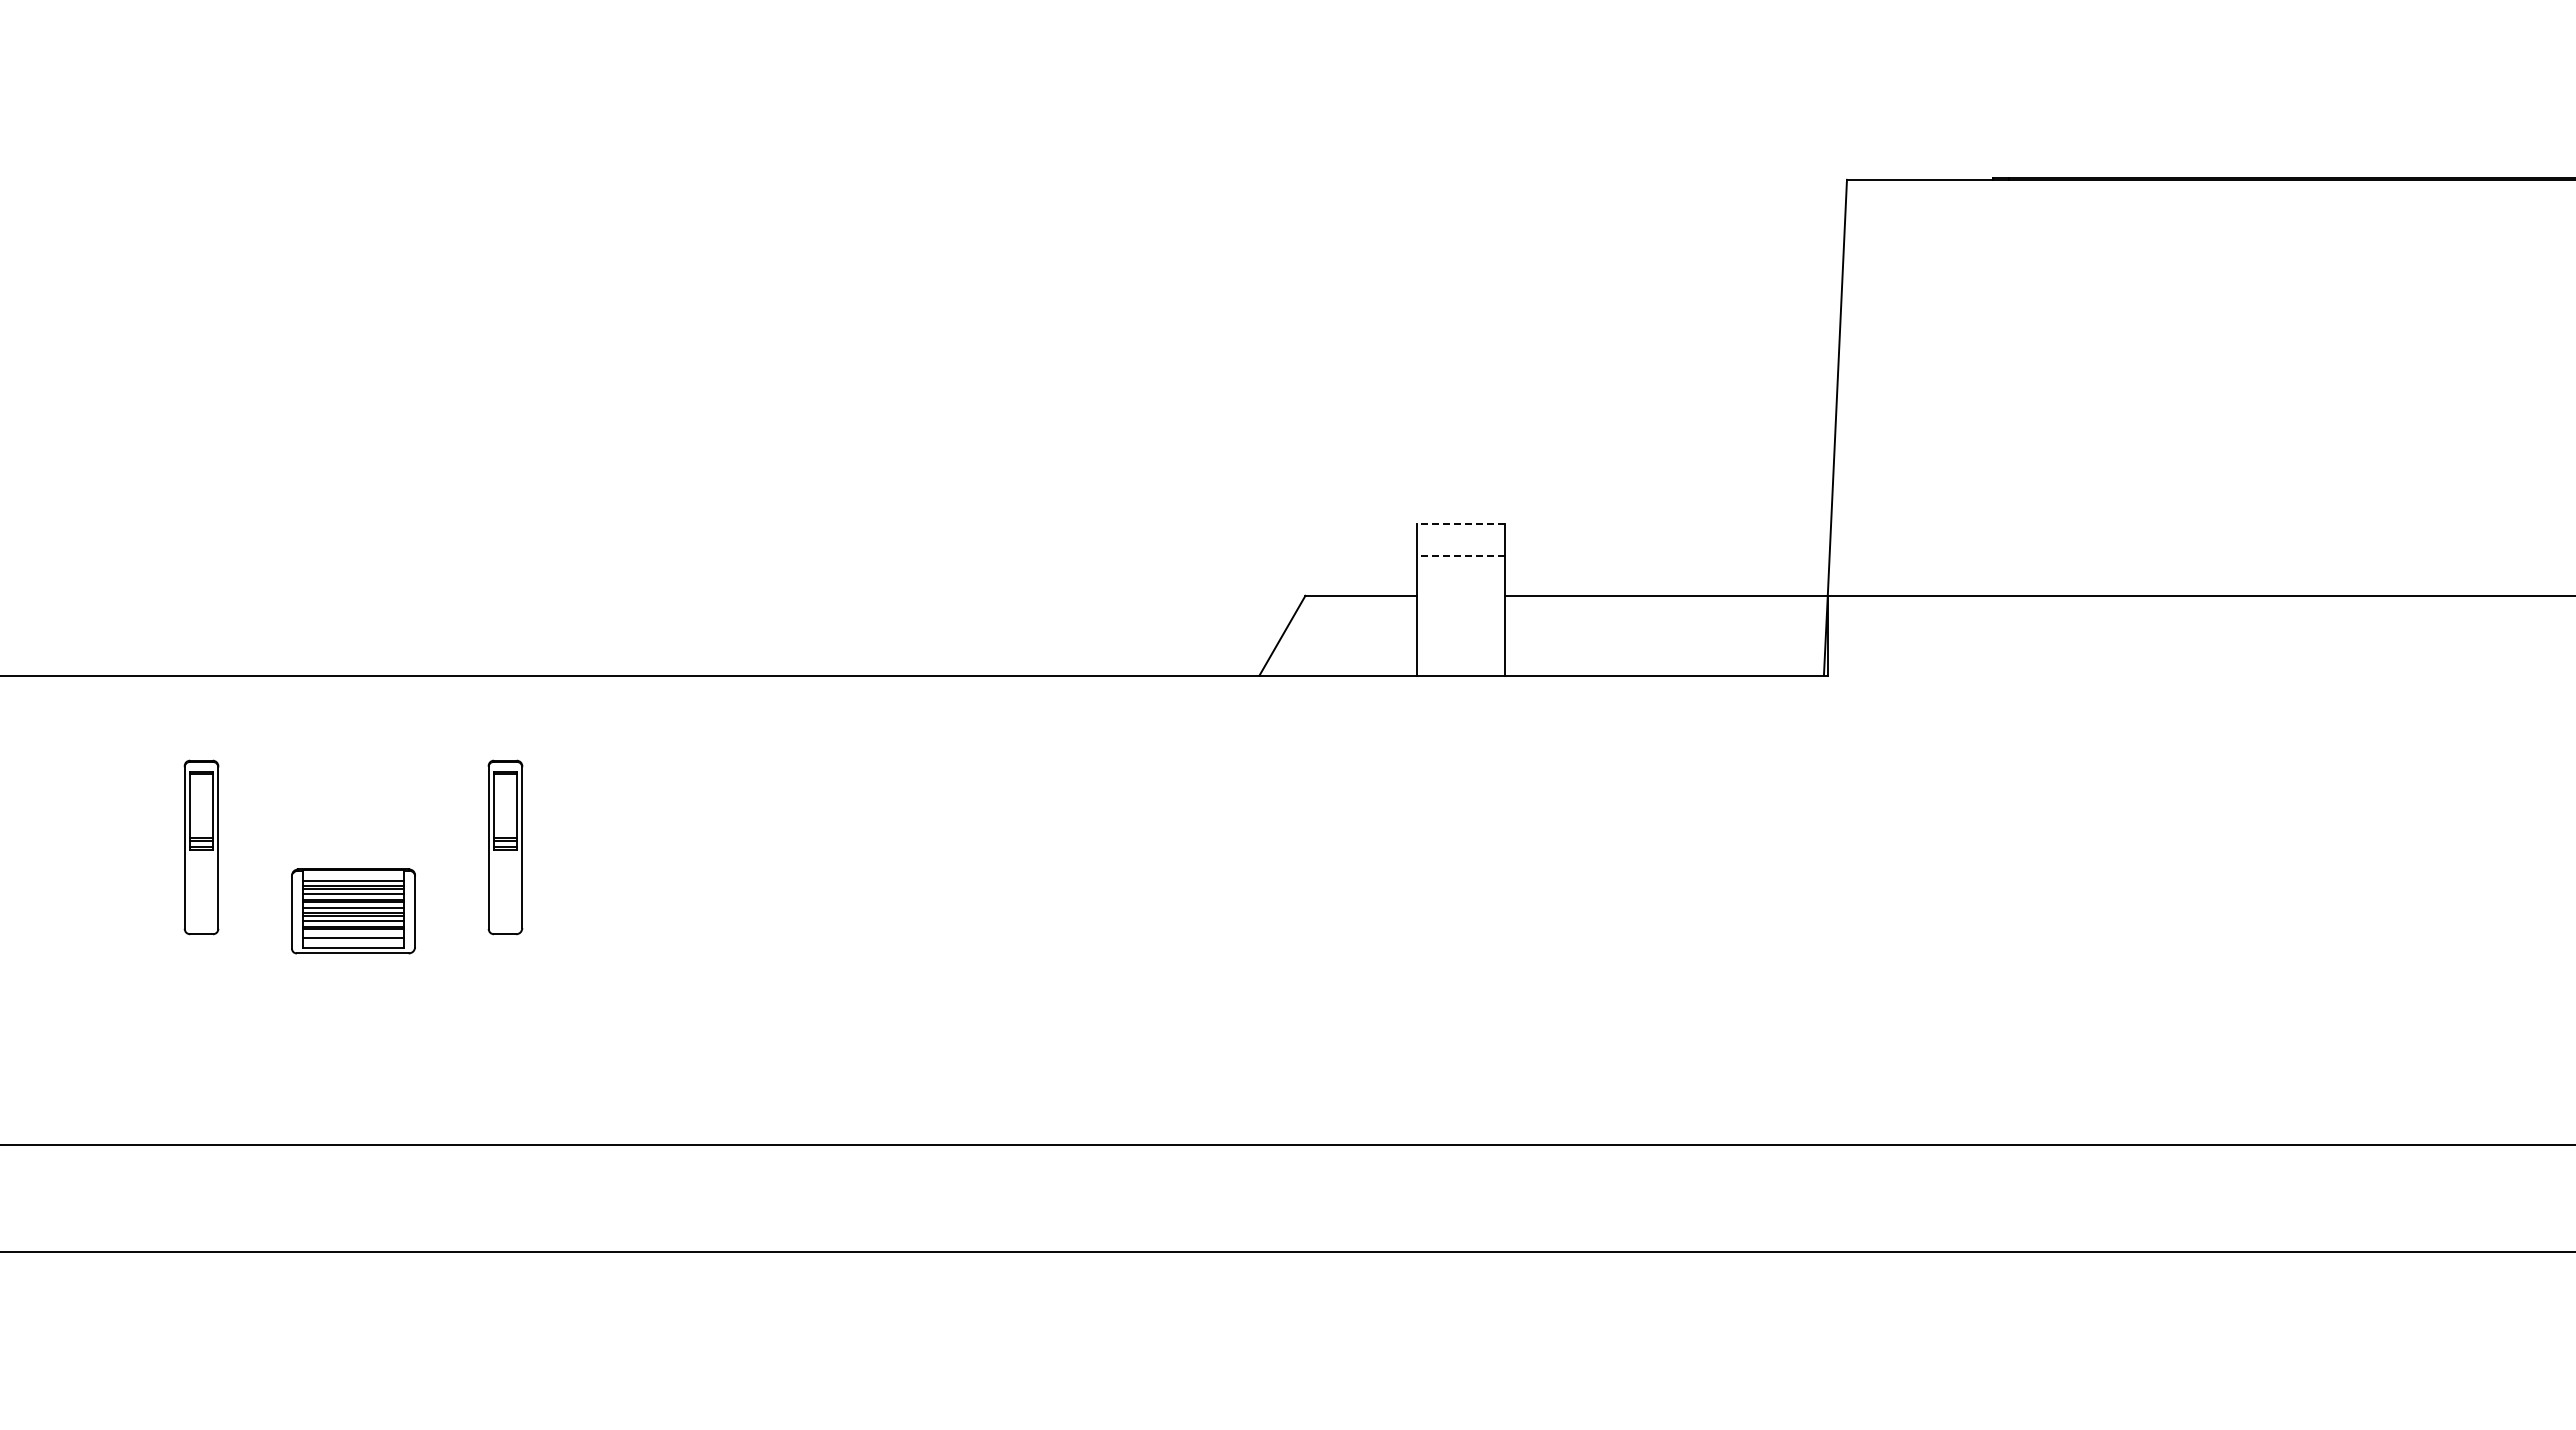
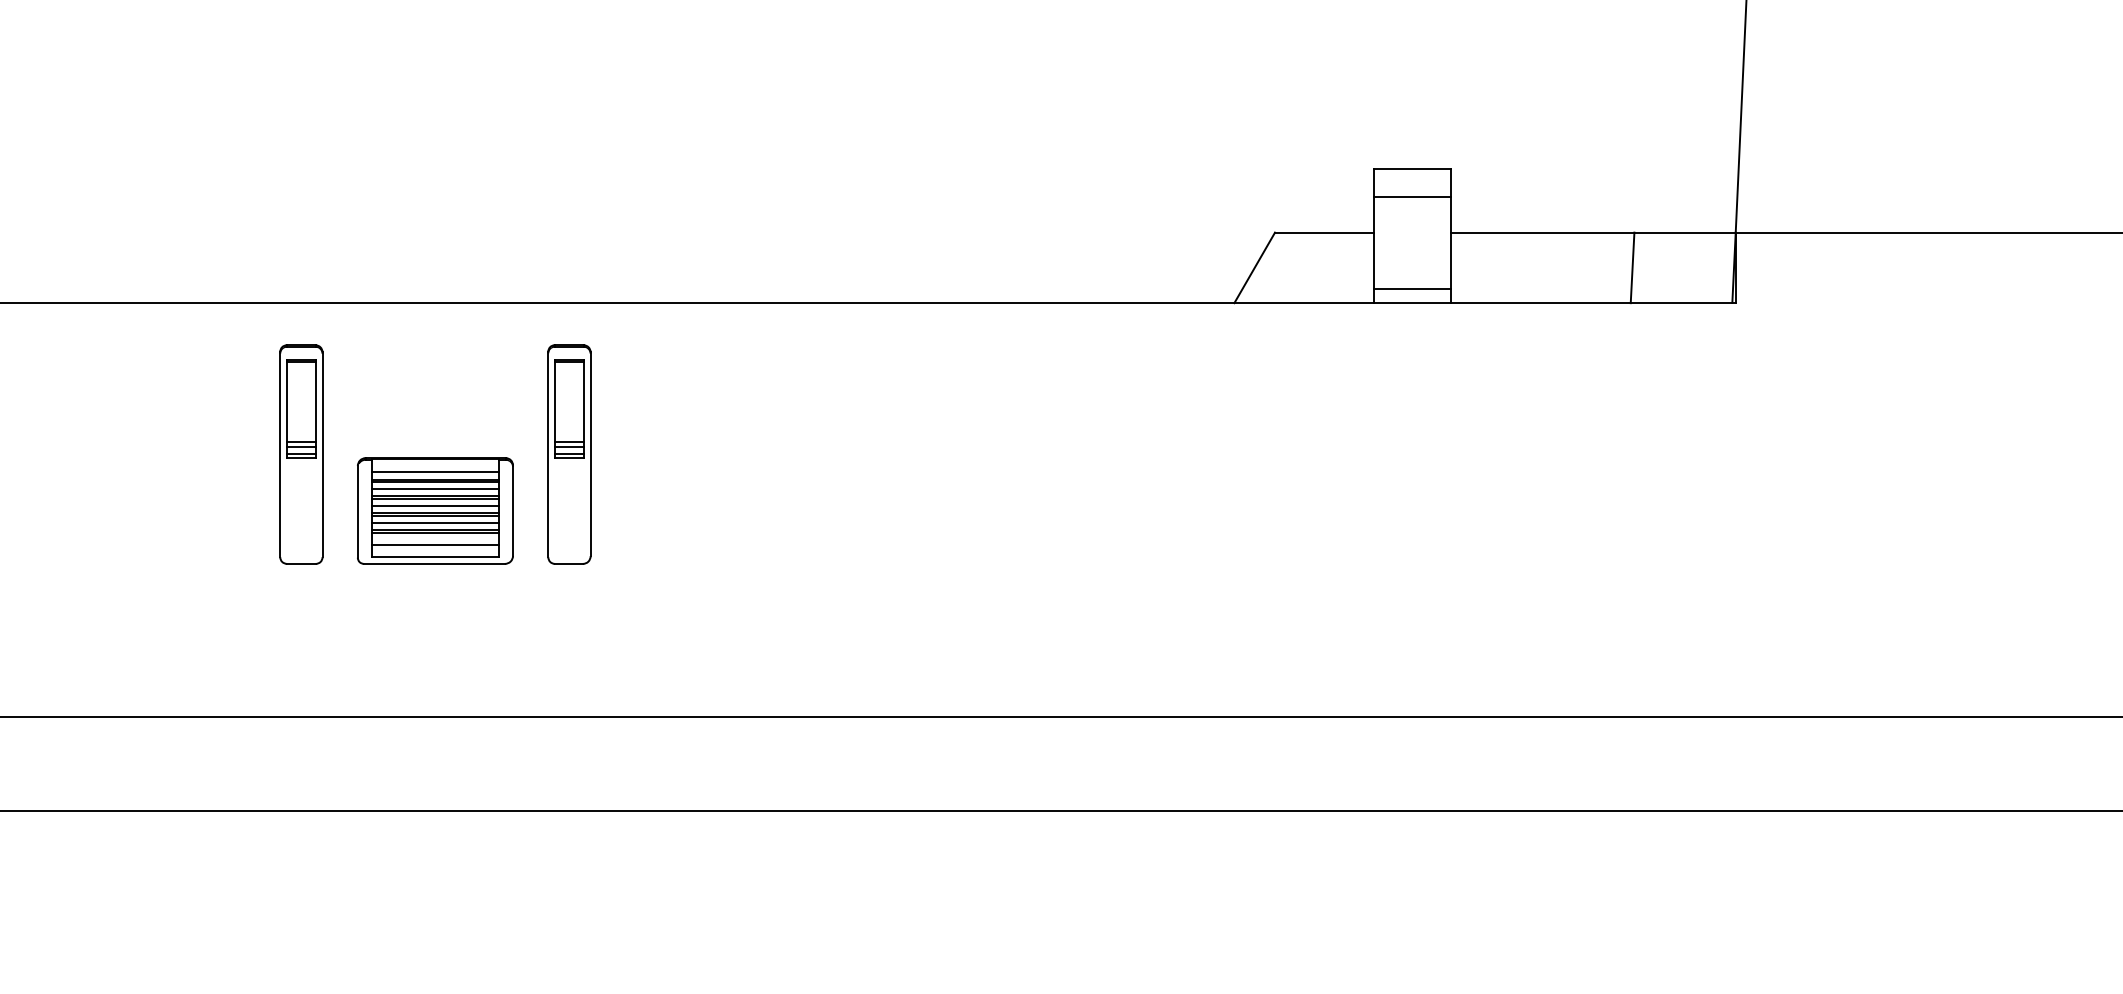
line: (1461, 523) -> (1412, 168), dashed -> solid
line: (1461, 555) -> (1412, 197), dashed -> solid
line: (1710, 635) -> (1632, 267), added
line: (1461, 659) -> (1412, 288), added
part: (201, 847) -> (301, 454), size x1.43
part: (505, 847) -> (569, 454), size x1.43
part: (353, 911) -> (435, 511), size x1.43

